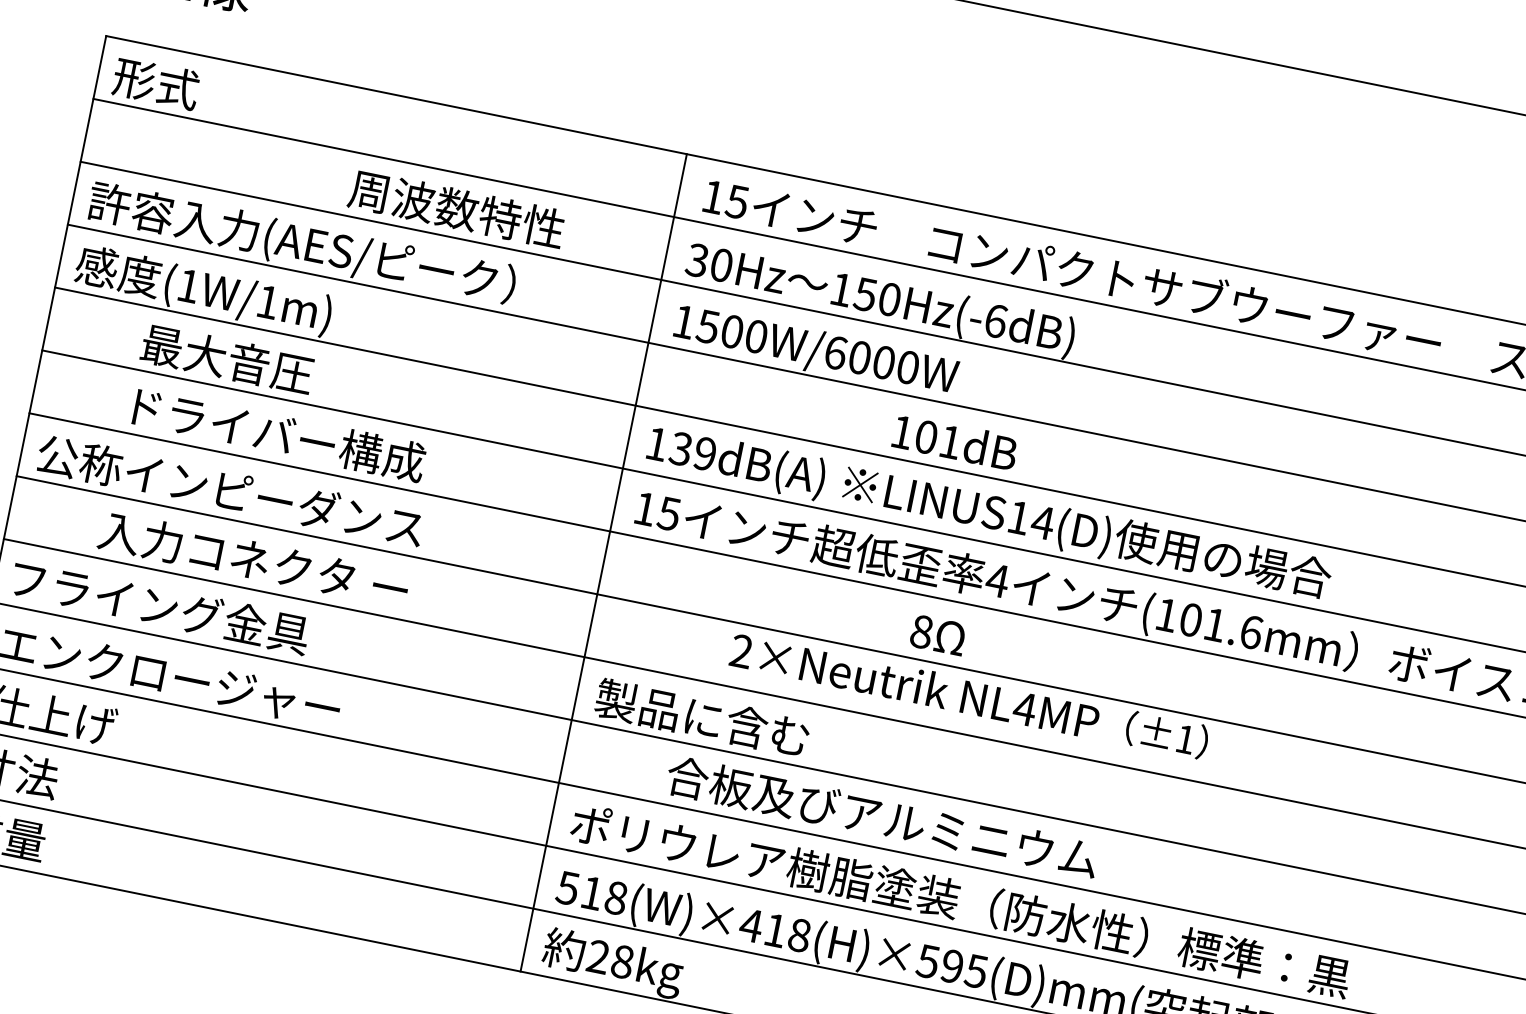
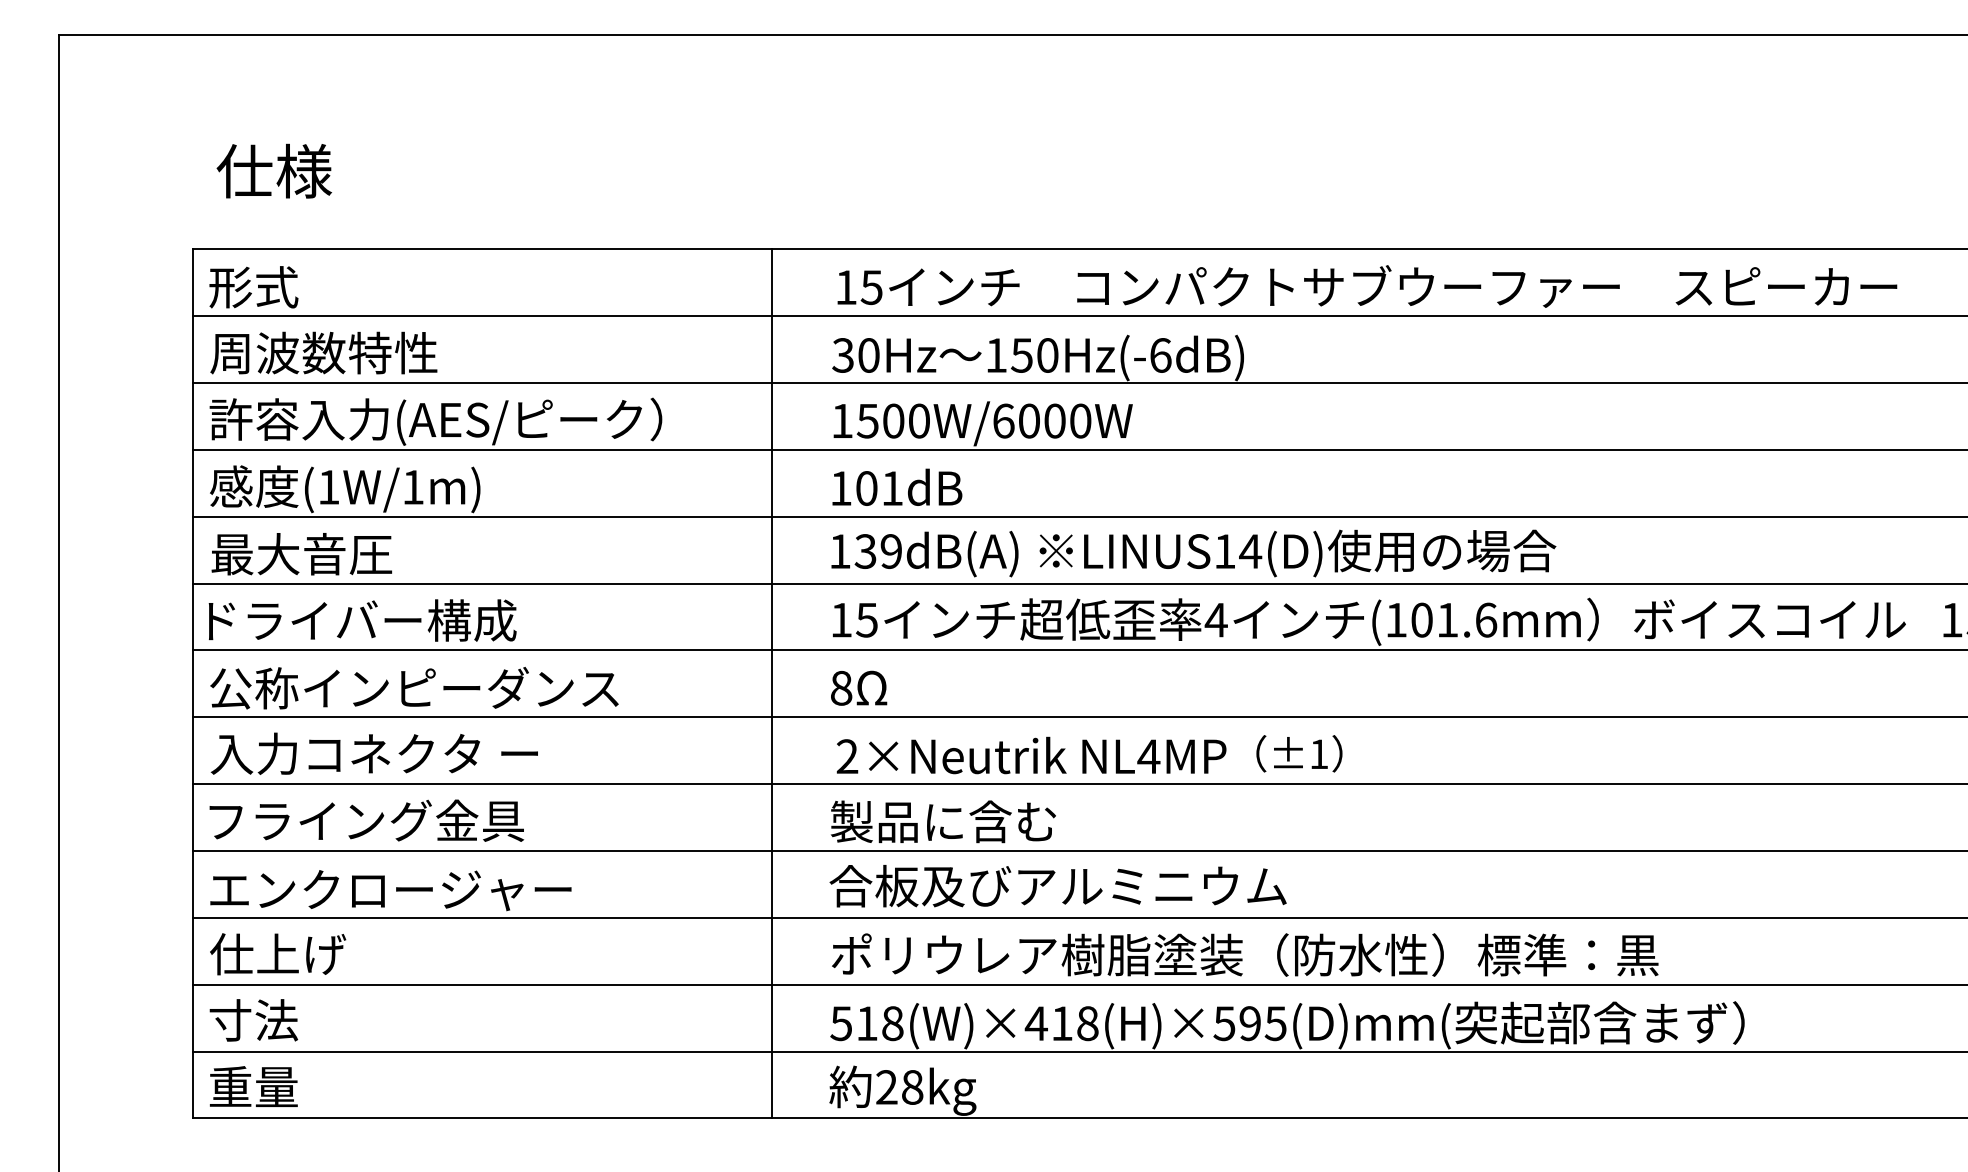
text: (456, 208) -> (323, 352), moved
text: (227, 359) -> (301, 554), moved
text: (279, 434) -> (362, 620), moved
text: (955, 441) -> (897, 486), moved
text: (253, 559) -> (373, 753), moved
line: (603, 562) -> (772, 683), moved
text: (938, 634) -> (859, 687), moved
text: (969, 695) -> (1089, 754), moved
text: (881, 817) -> (1057, 886), moved

